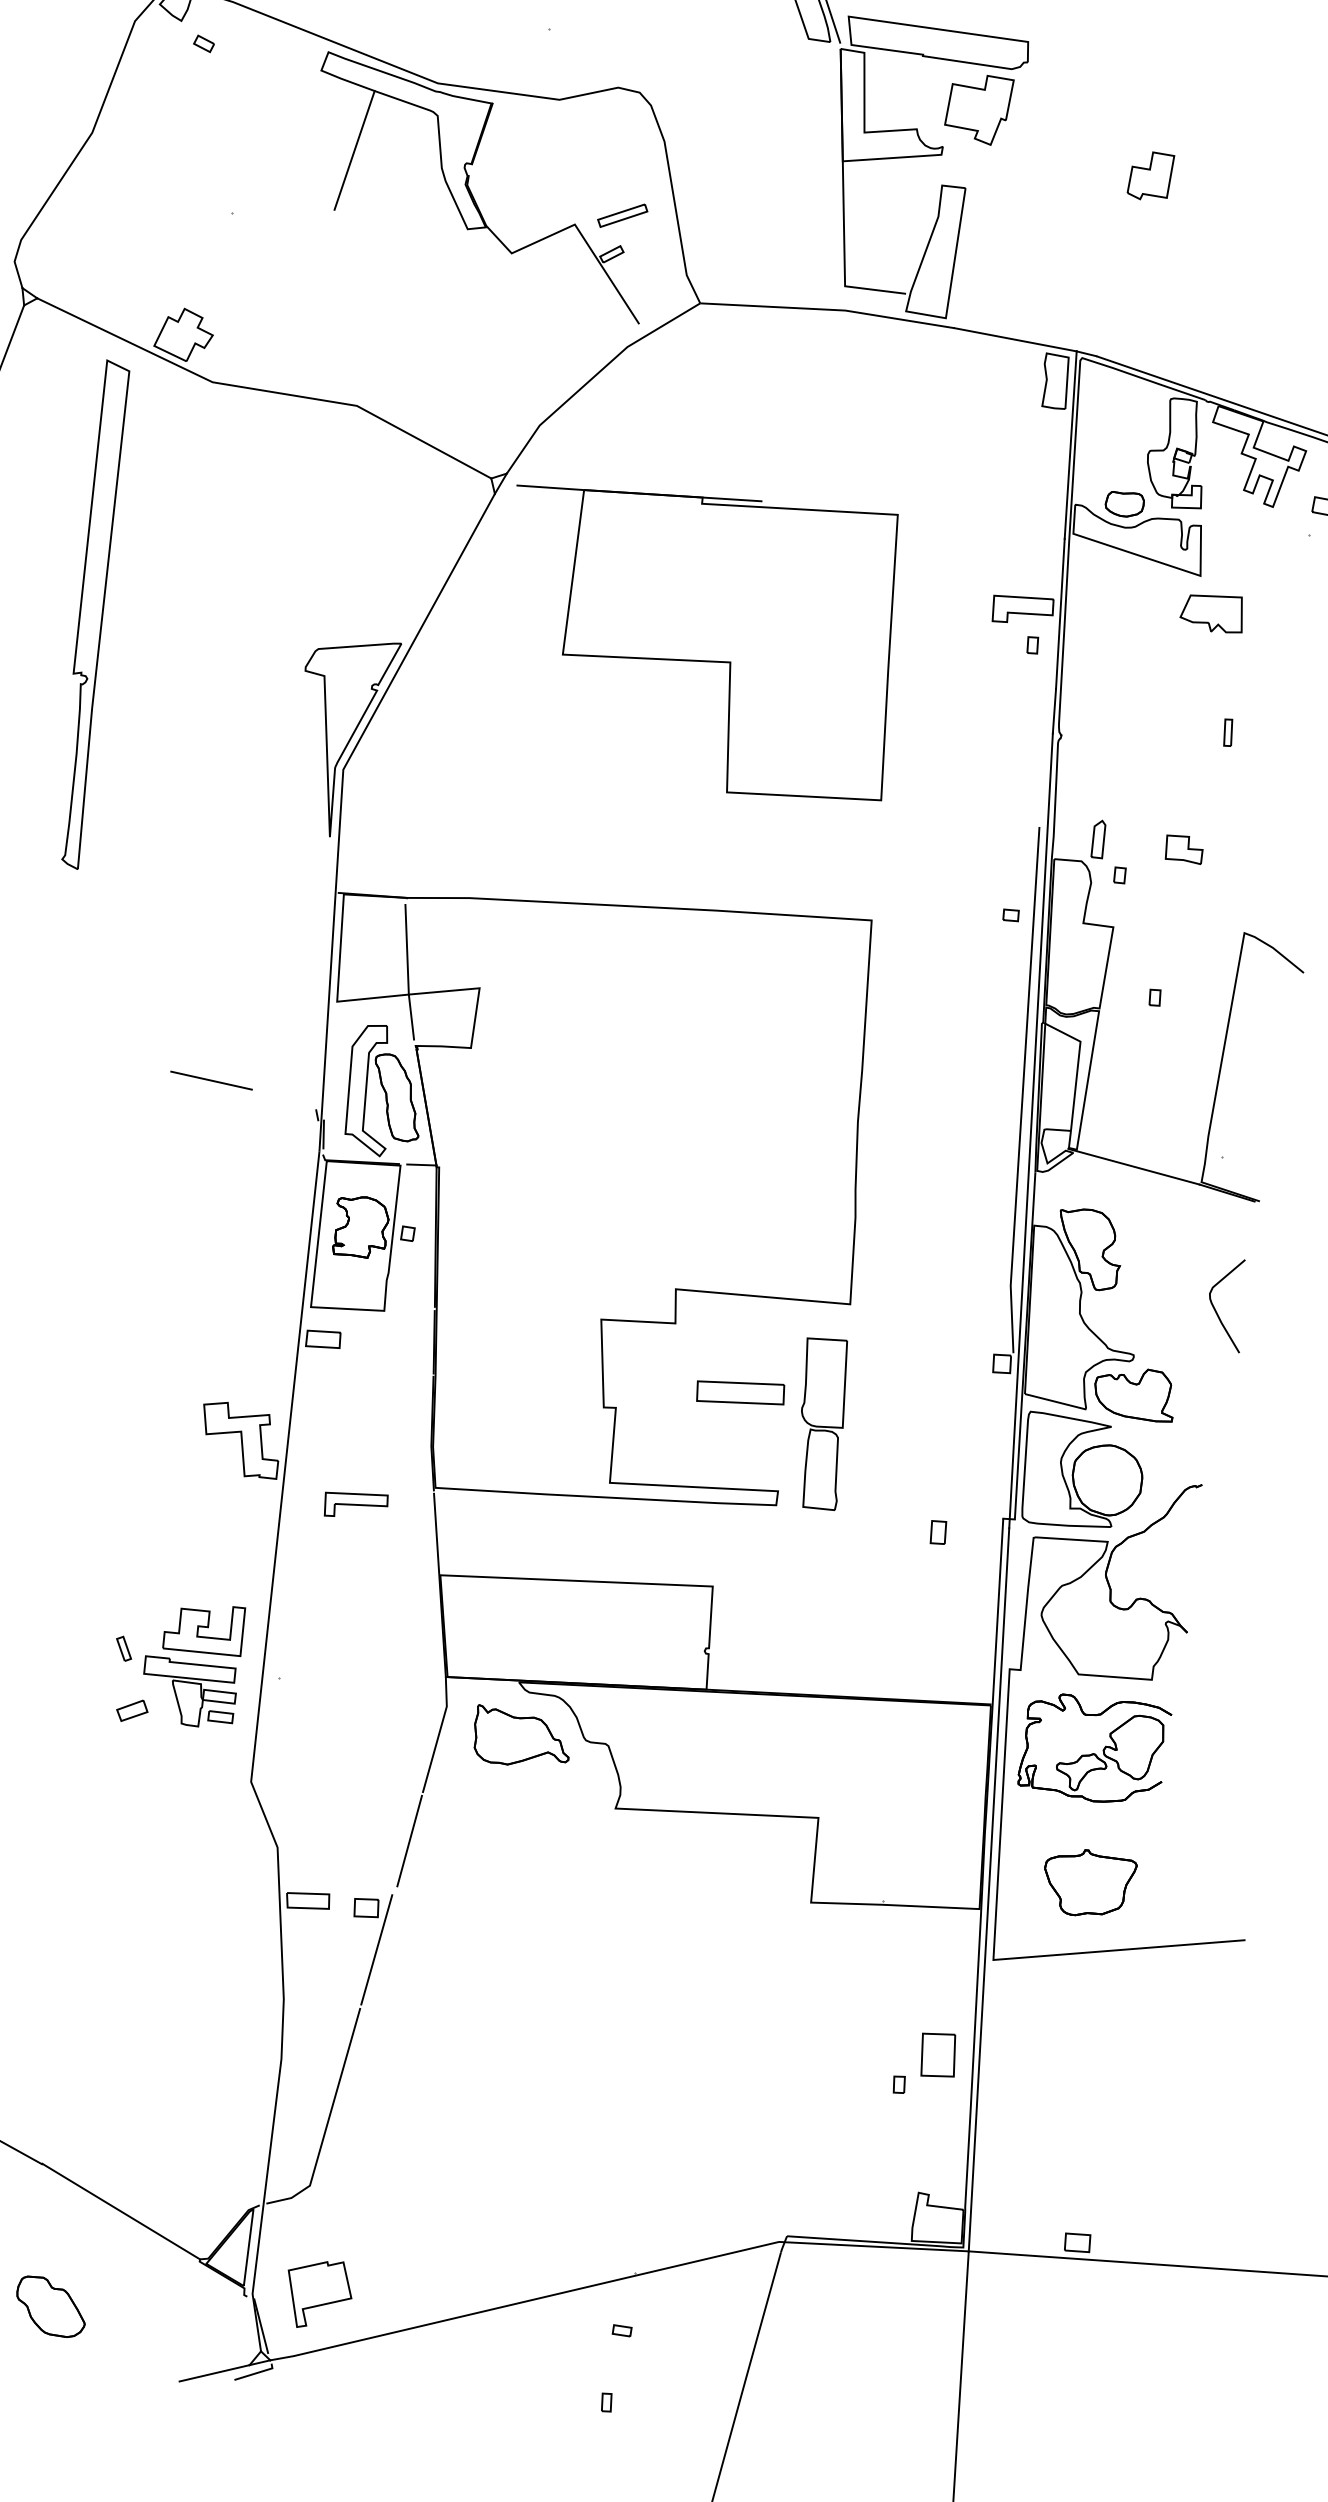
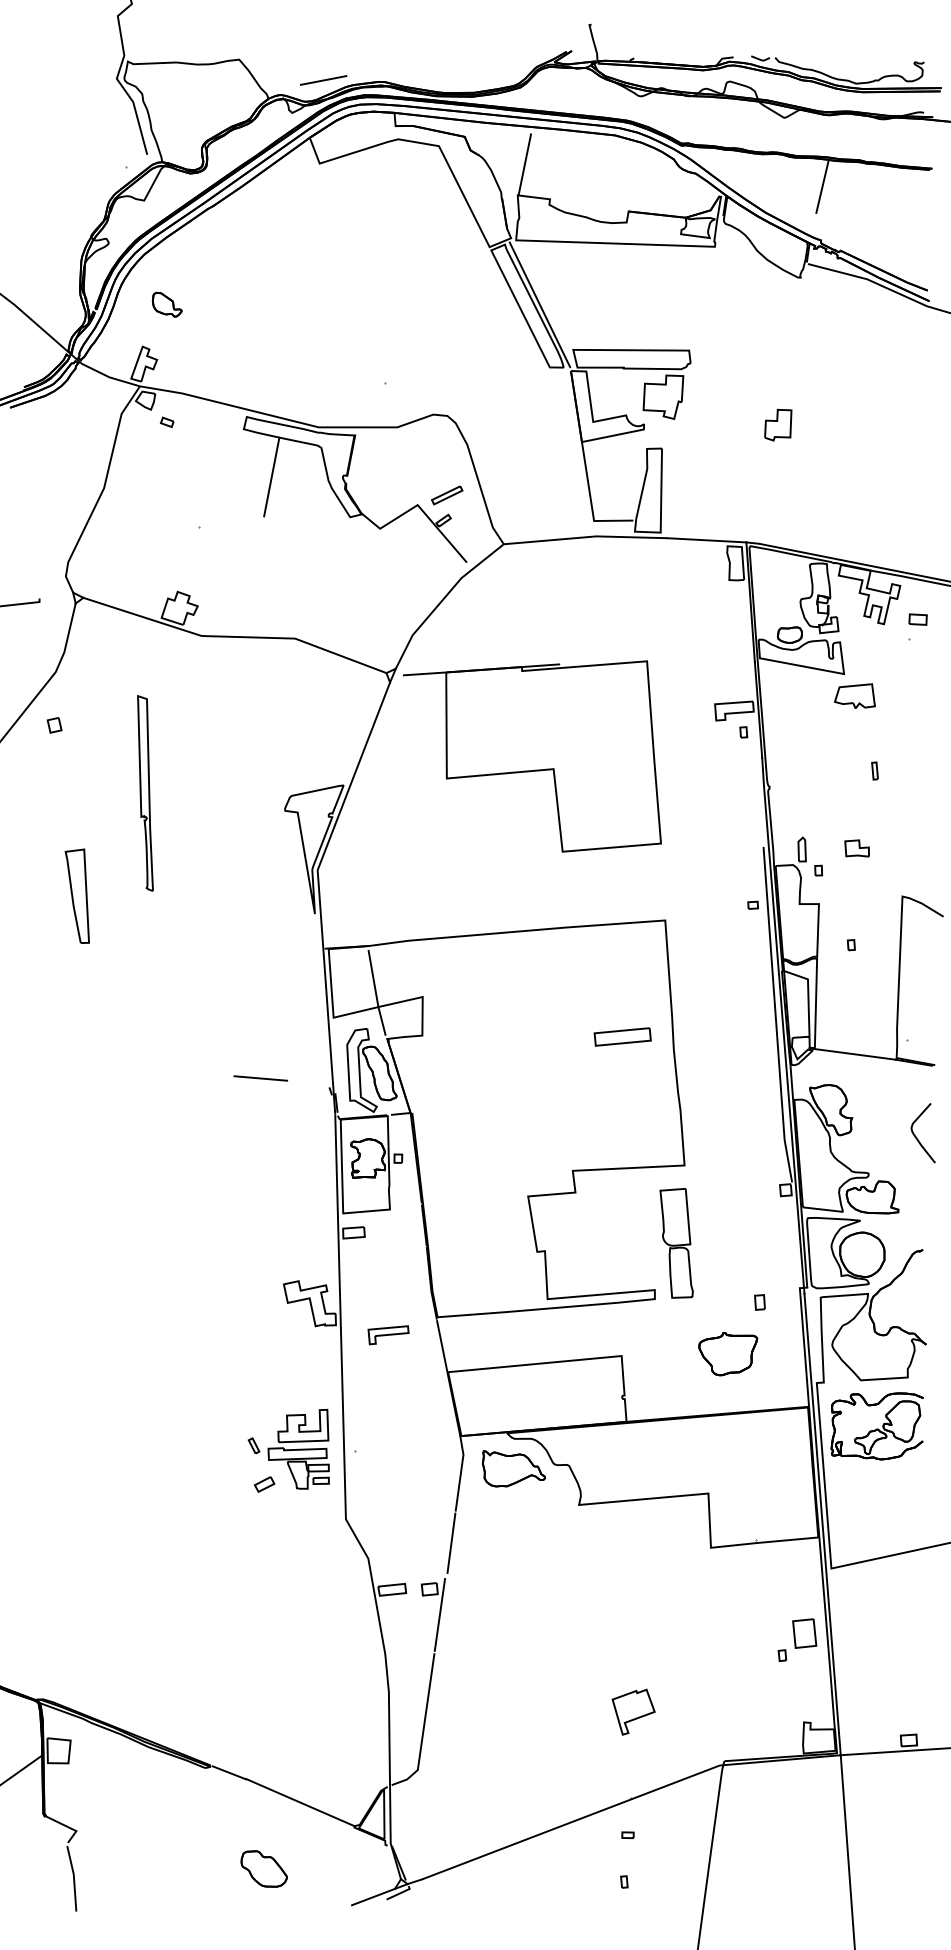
part: (92, 614) -> (145, 793), size x0.6
part: (740, 1392) -> (622, 1036), moved
part: (1089, 1884) -> (728, 1354), moved
part: (318, 2293) -> (633, 1711), moved

